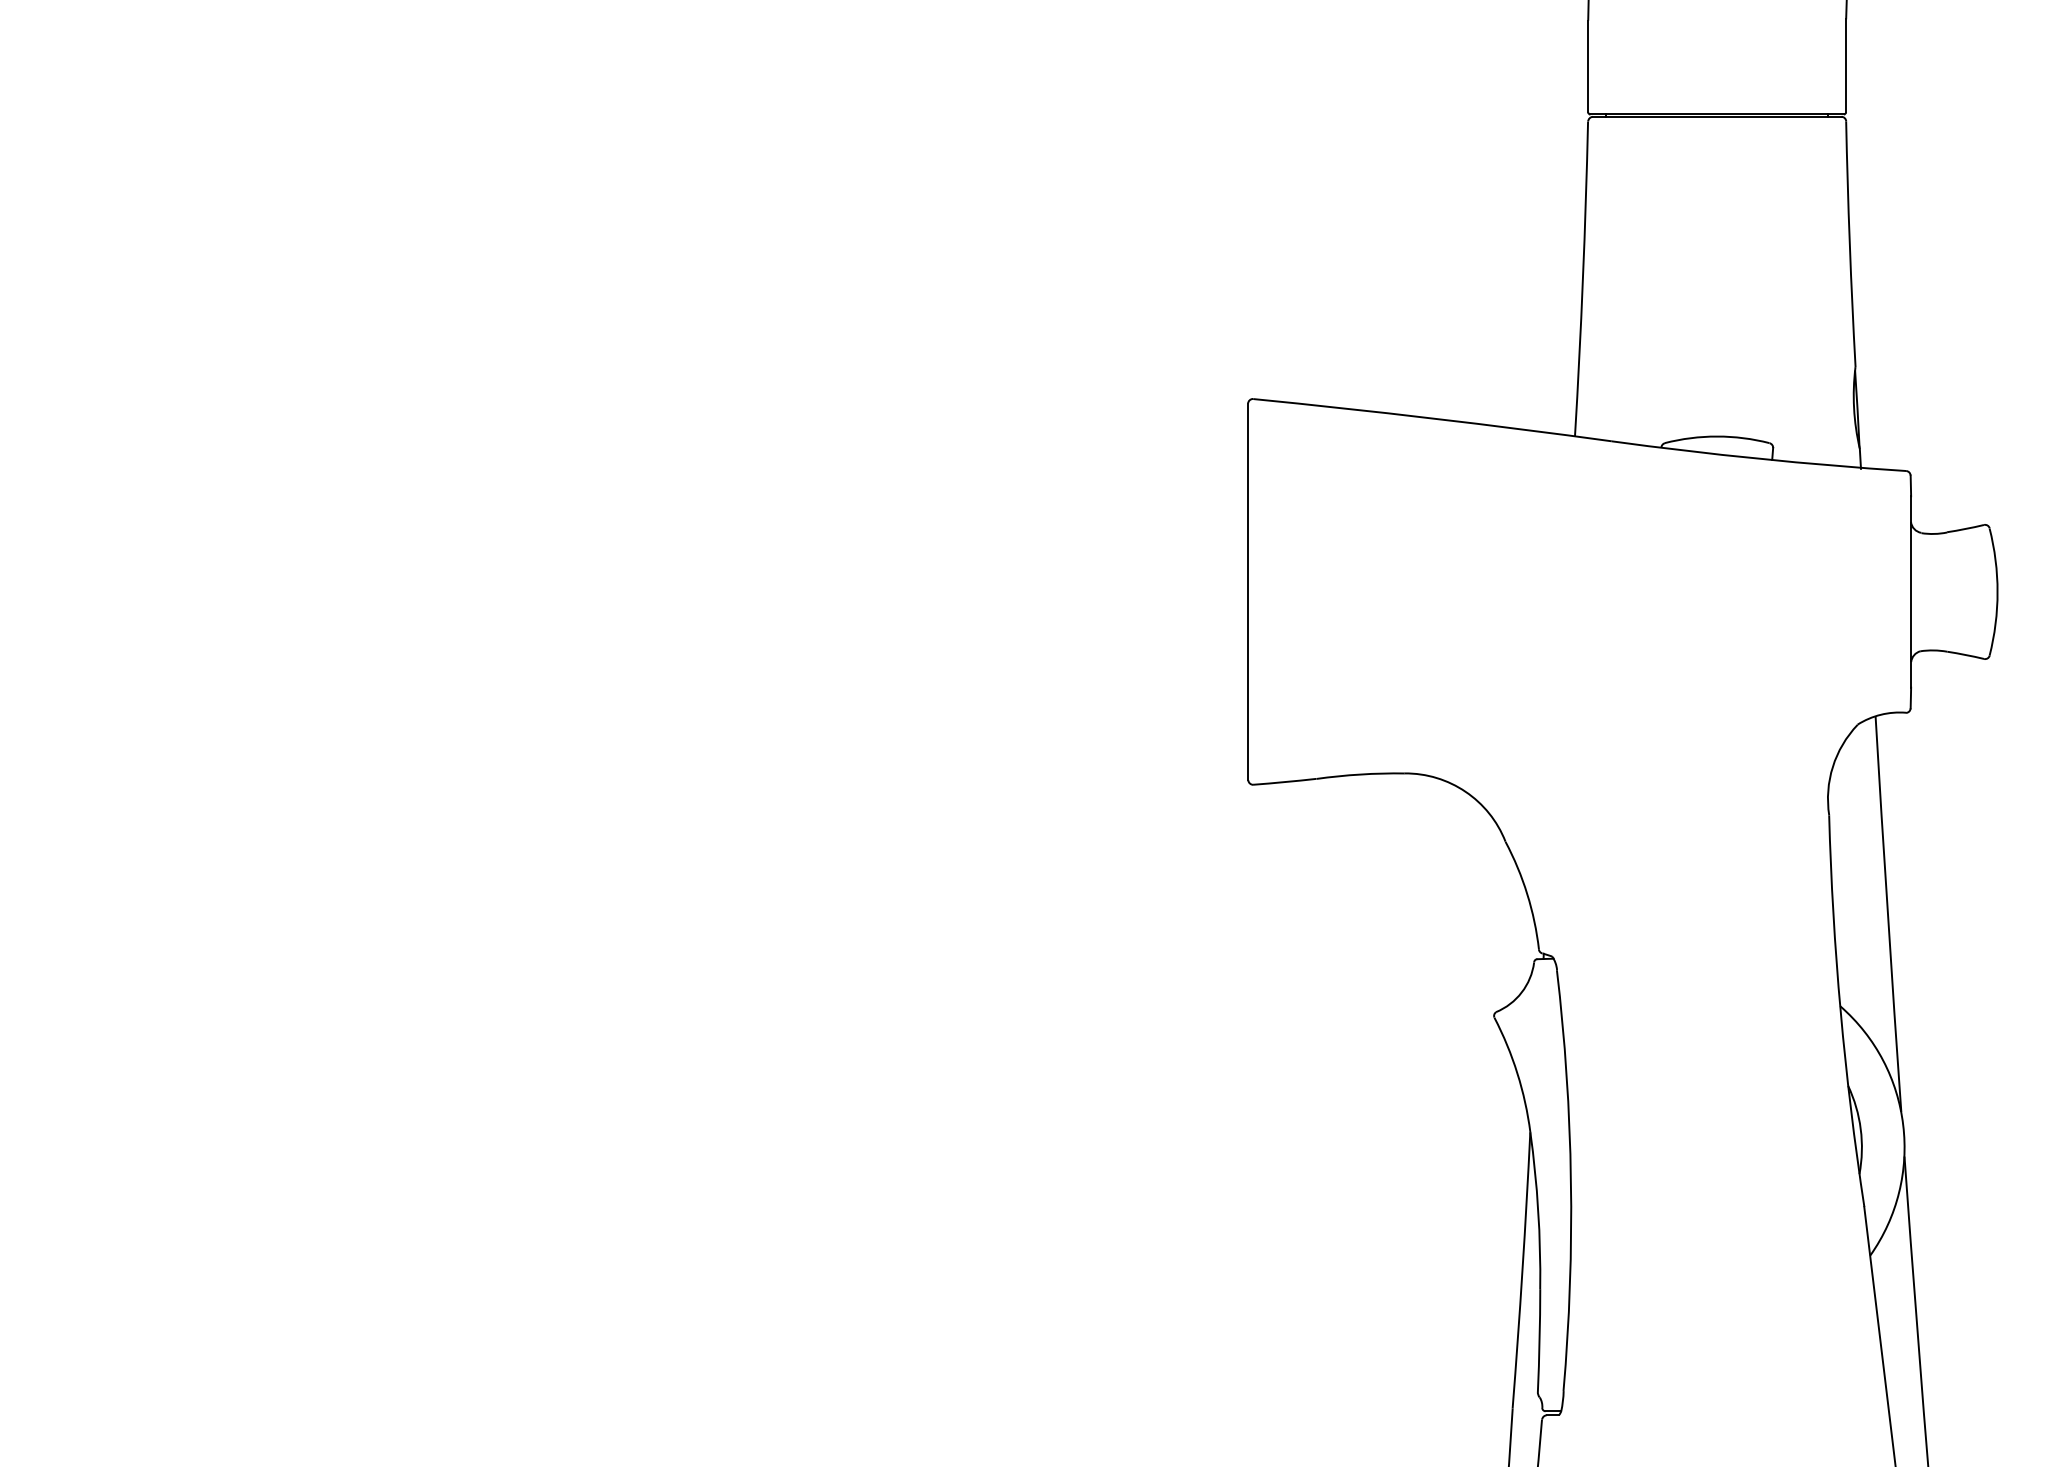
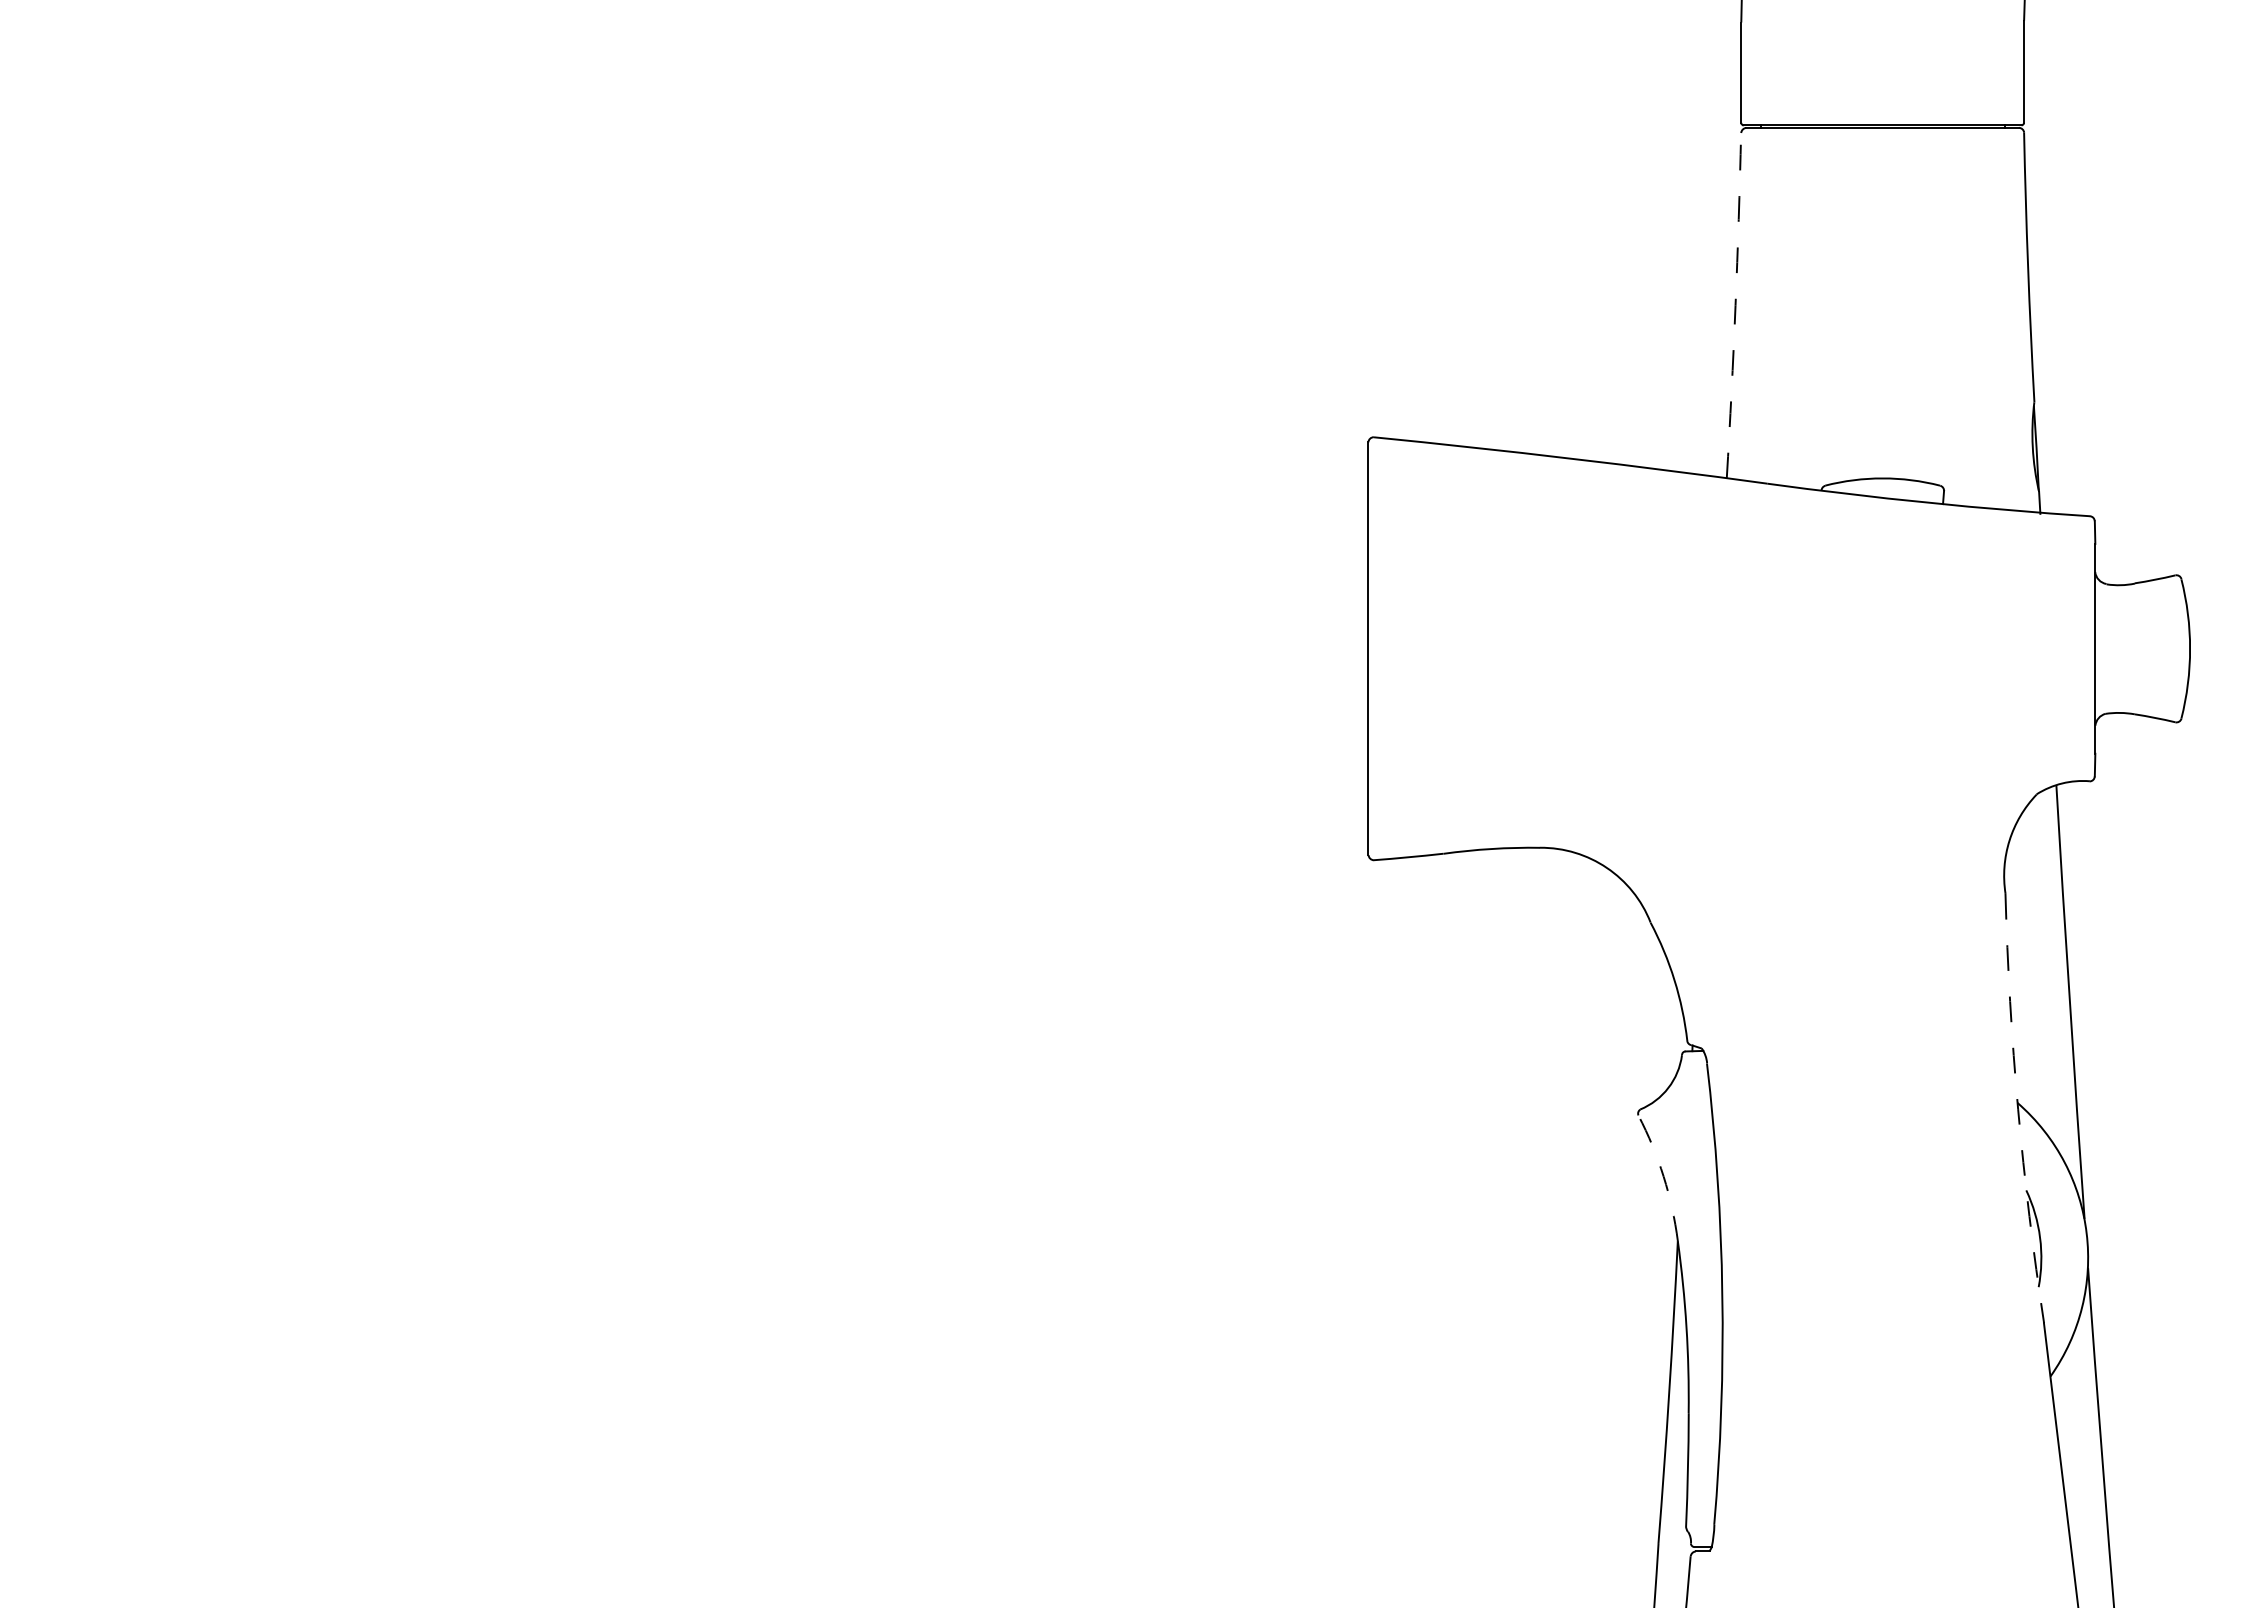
arc: (1582, 278) -> (1735, 305), solid -> dashed
arc: (1841, 1012) -> (2018, 1109), solid -> dashed
arc: (1517, 1073) -> (1663, 1176), solid -> dashed

